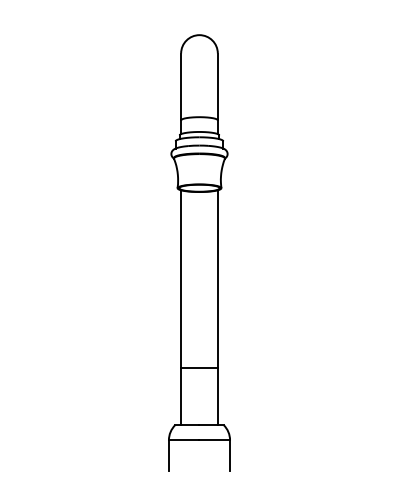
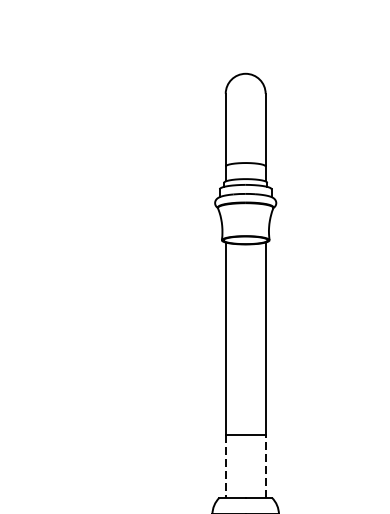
line: (181, 396) -> (226, 466), solid -> dashed
line: (217, 396) -> (265, 466), solid -> dashed

